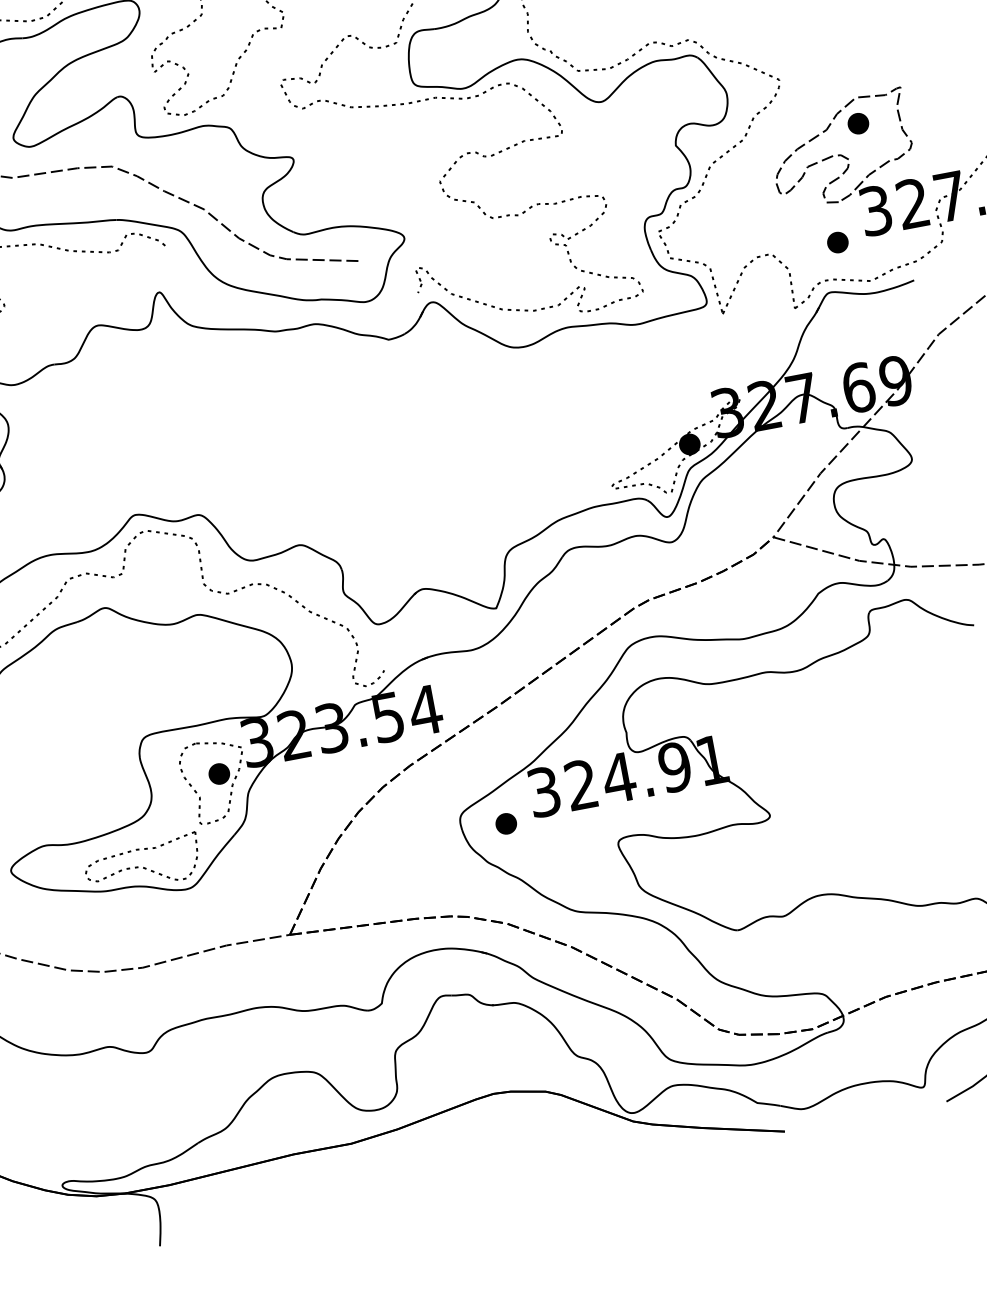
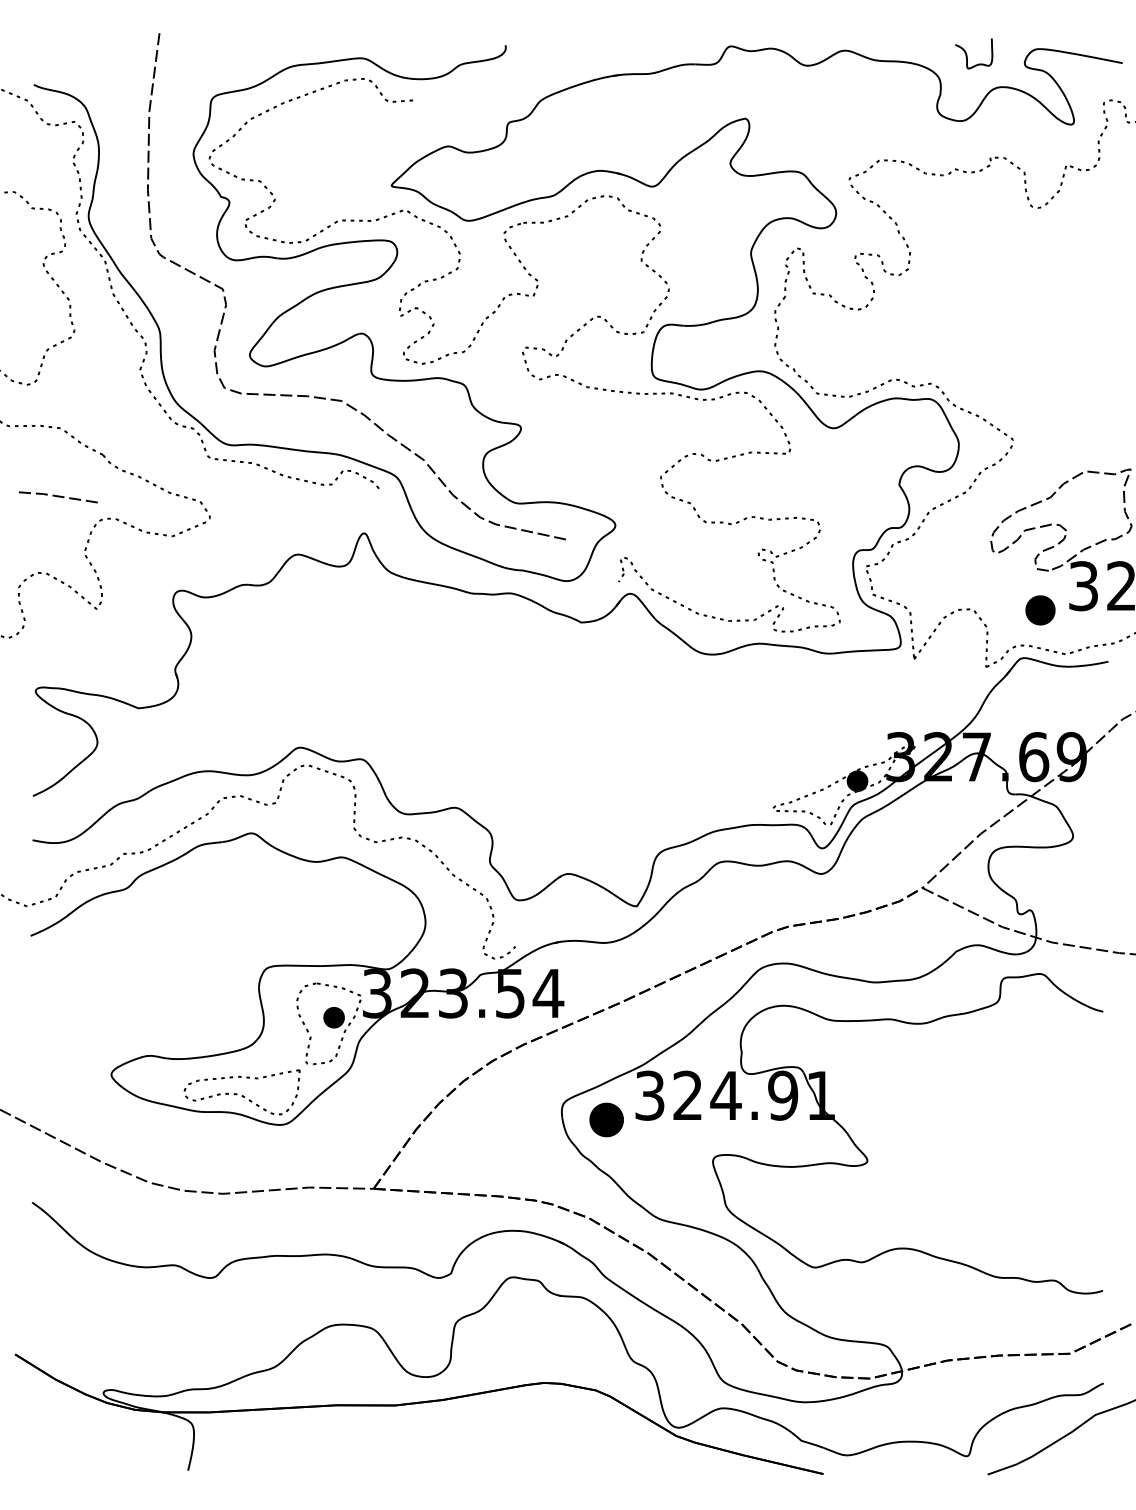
part: (858, 123) -> (1082, 497), removed
part: (837, 242) -> (1040, 610), size x1.4
part: (505, 823) -> (606, 1119), size x1.6

